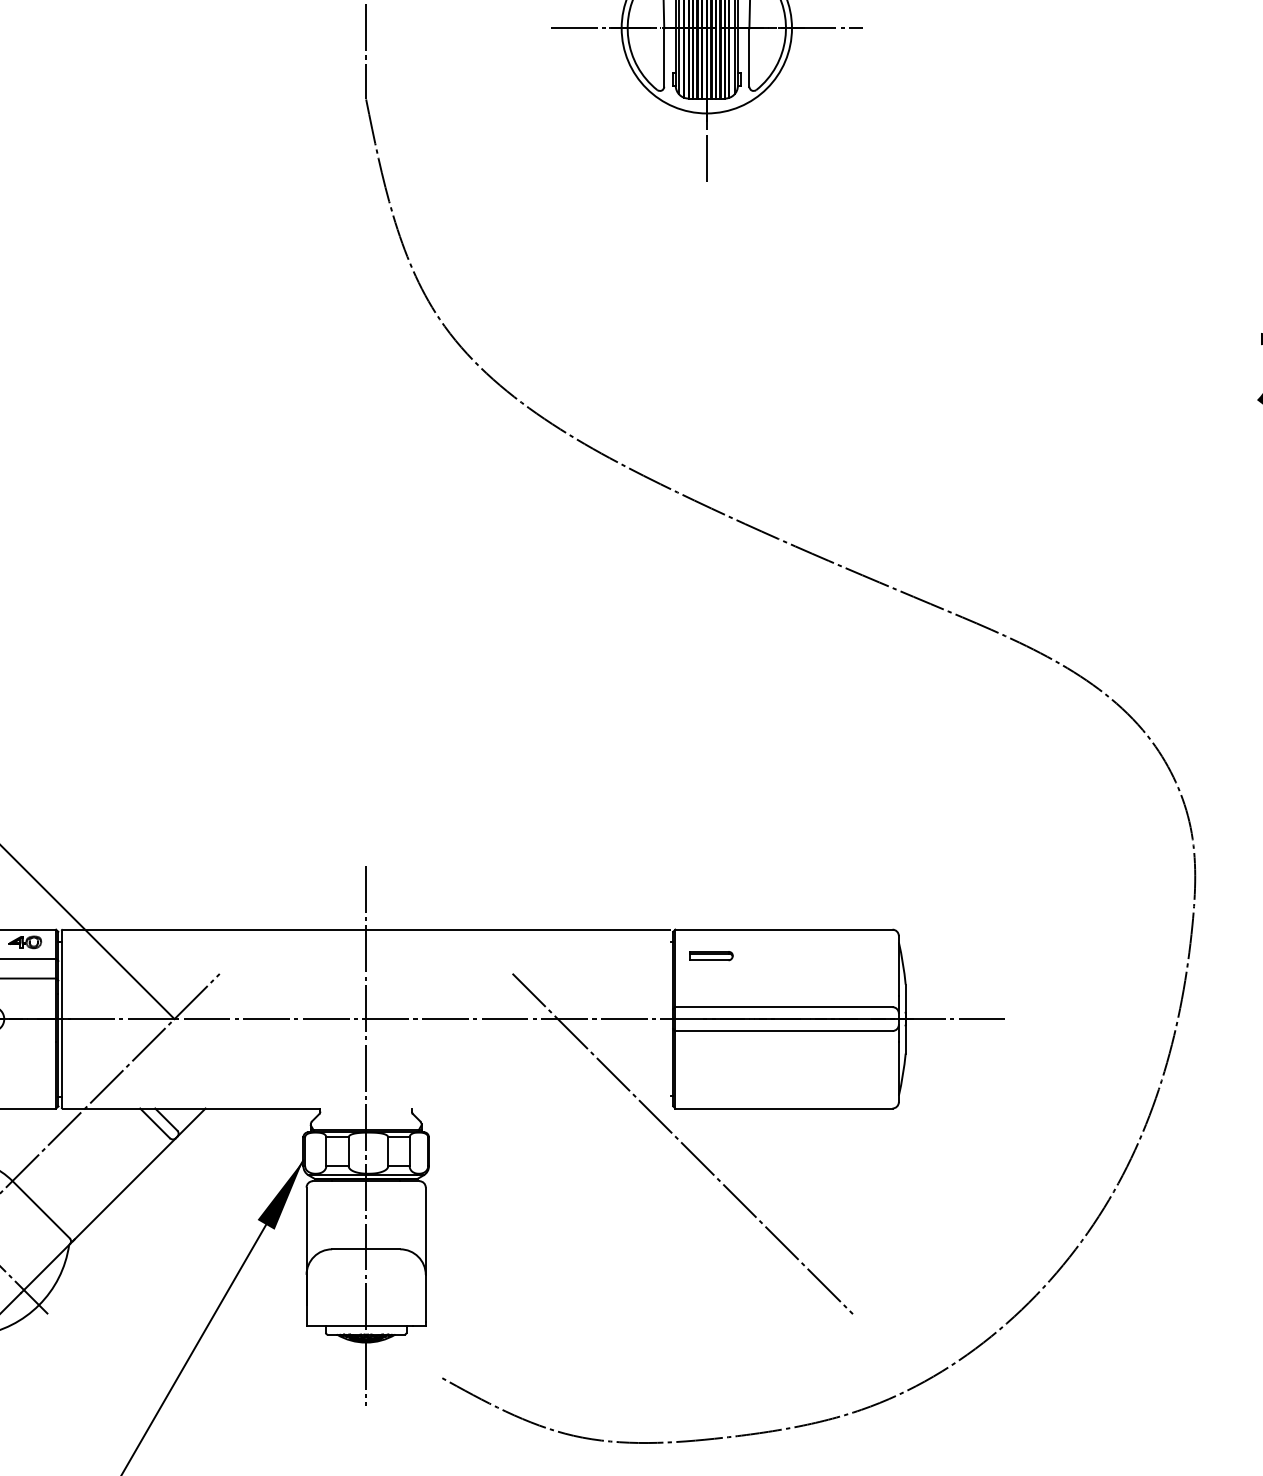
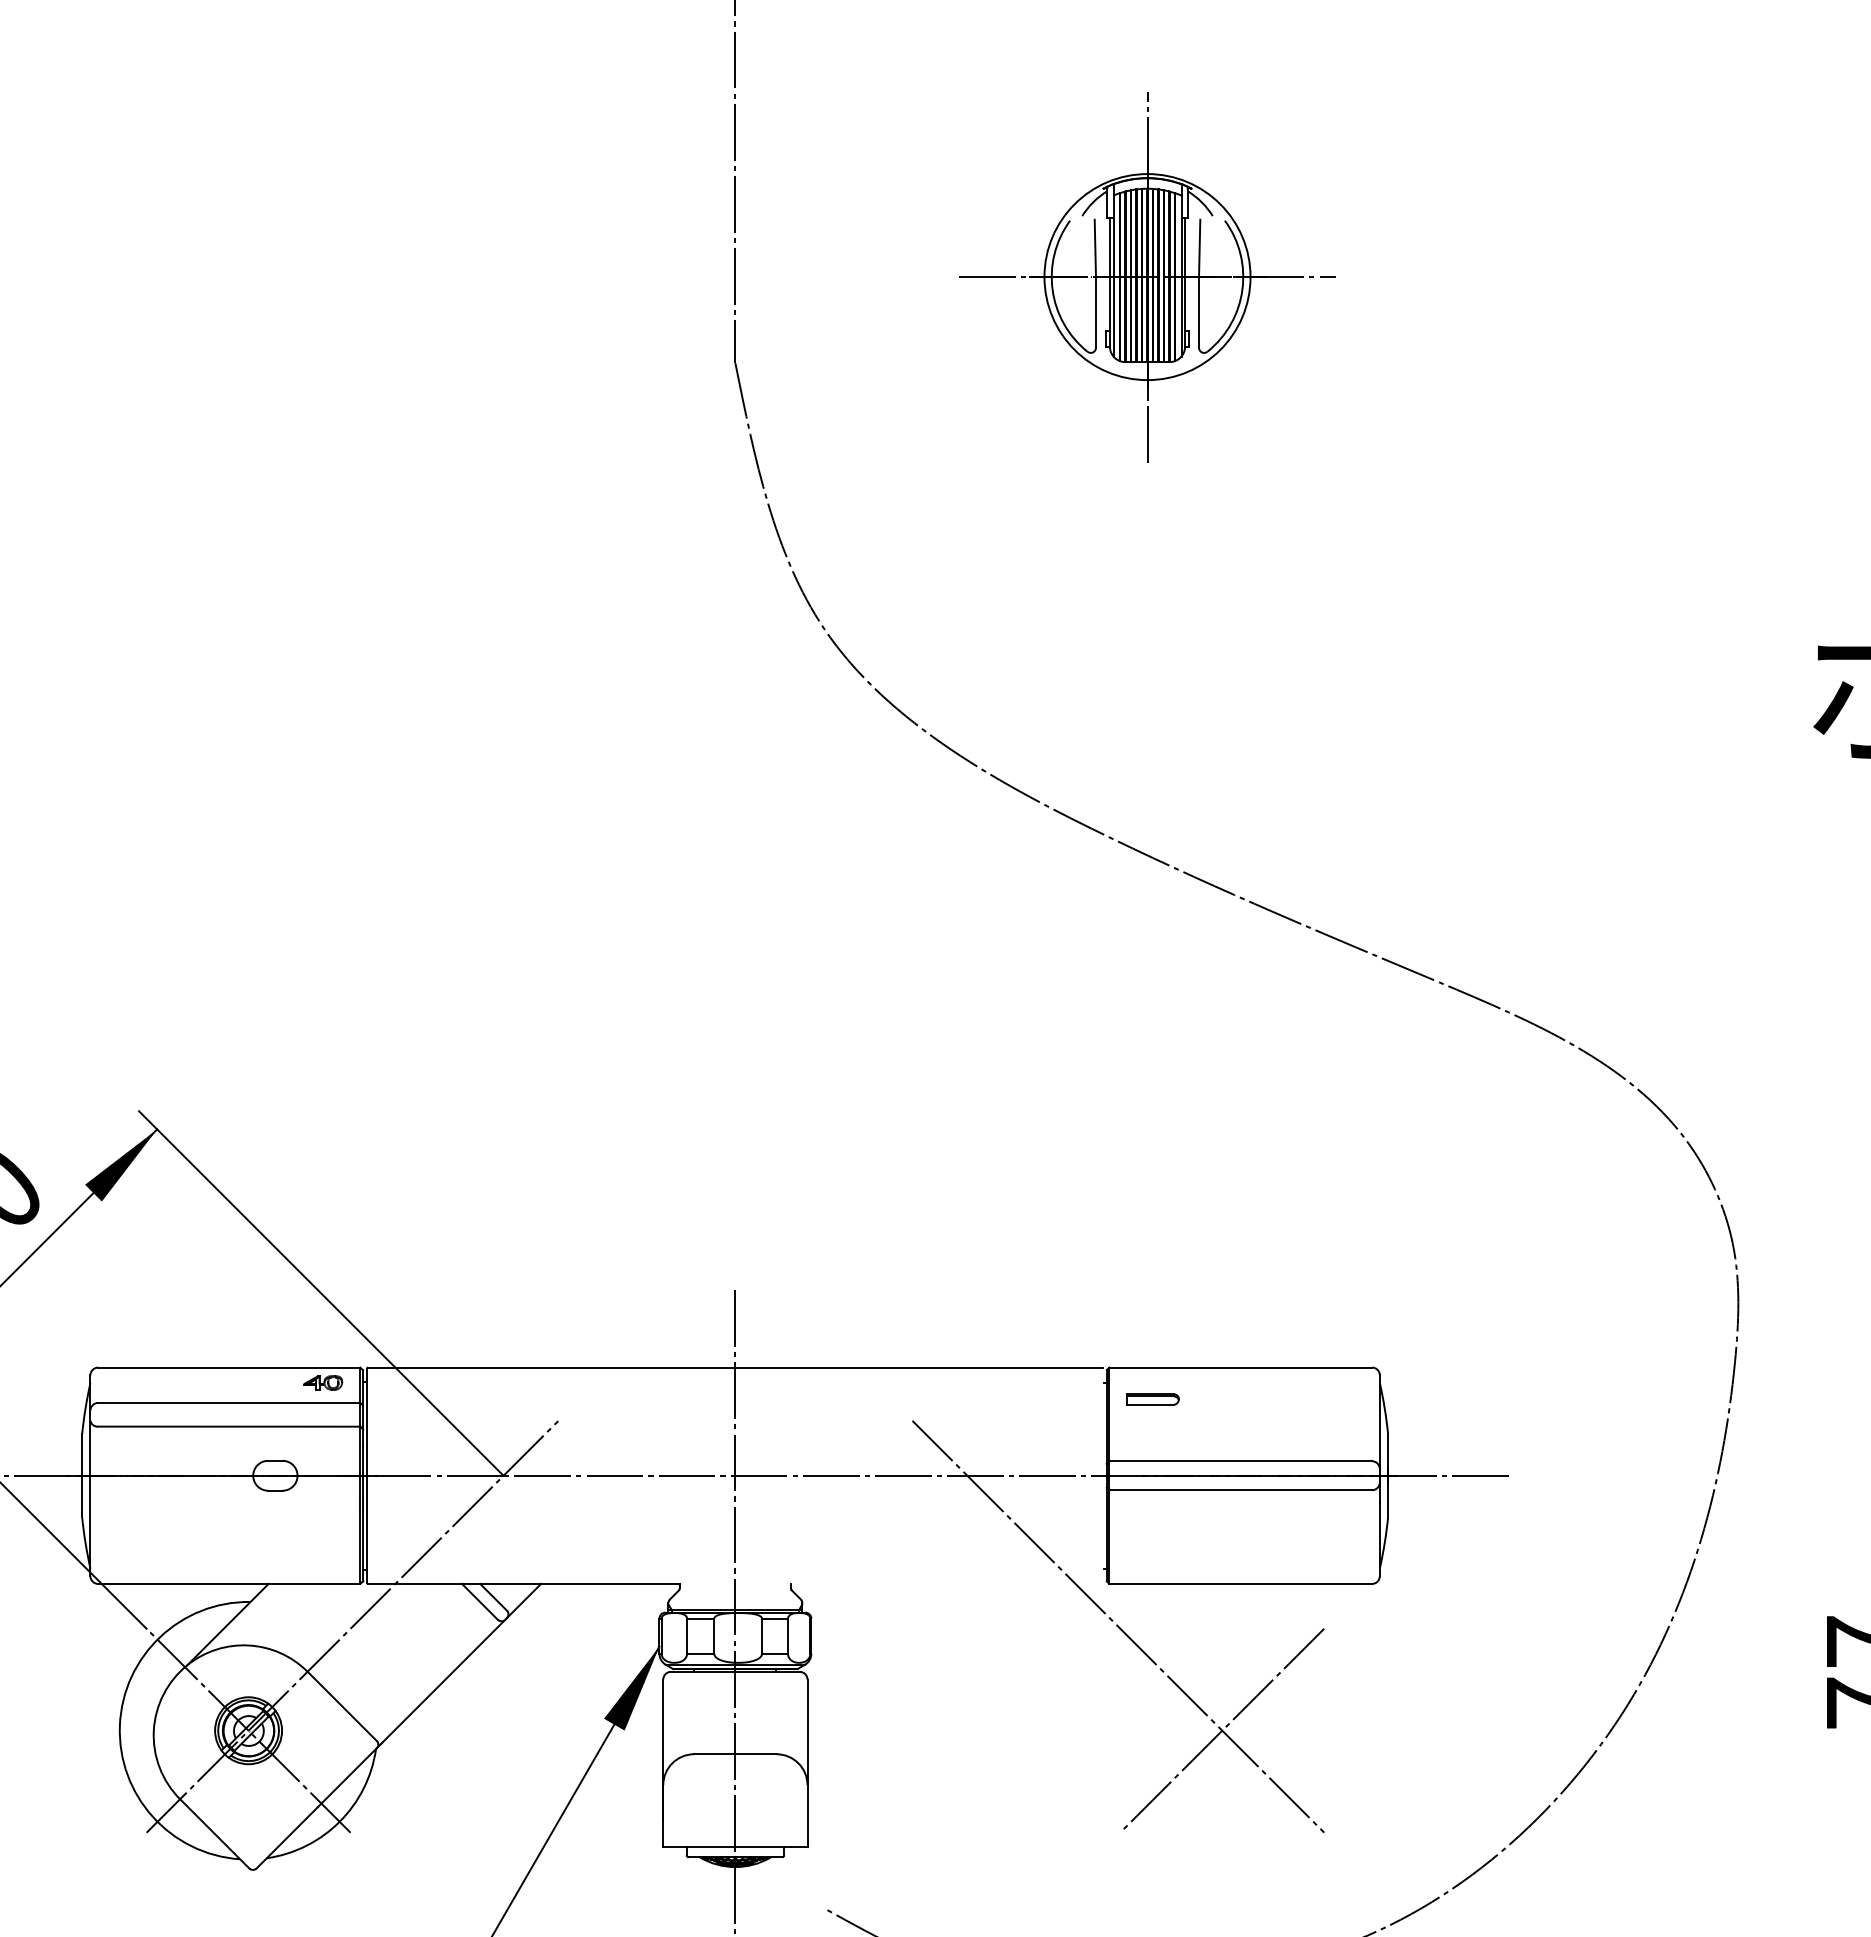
line: (768, 1229) -> (1222, 1730), added

